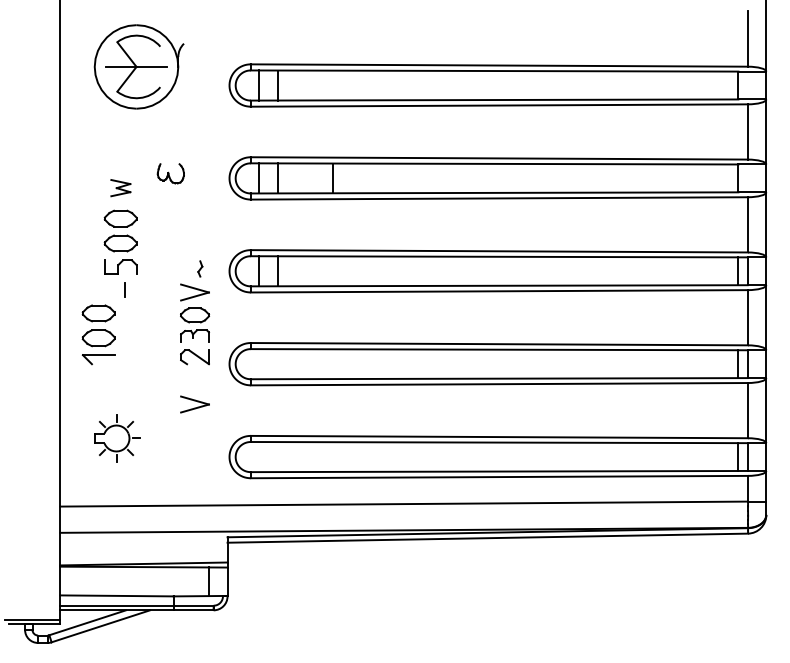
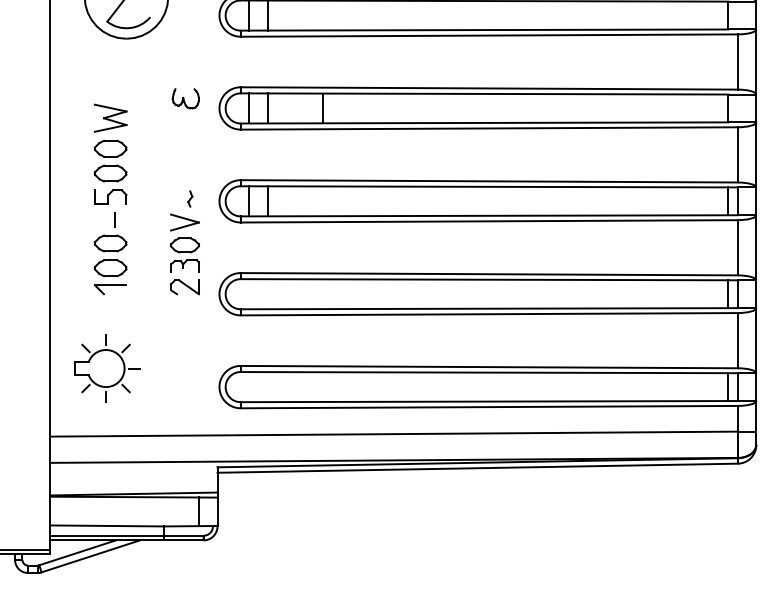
part: (170, 173) -> (185, 98), moved
part: (120, 187) -> (110, 117), size x1.67
part: (98, 334) -> (110, 264), moved
part: (194, 404) -> (184, 334), removed
part: (117, 438) -> (107, 368), size x1.43

